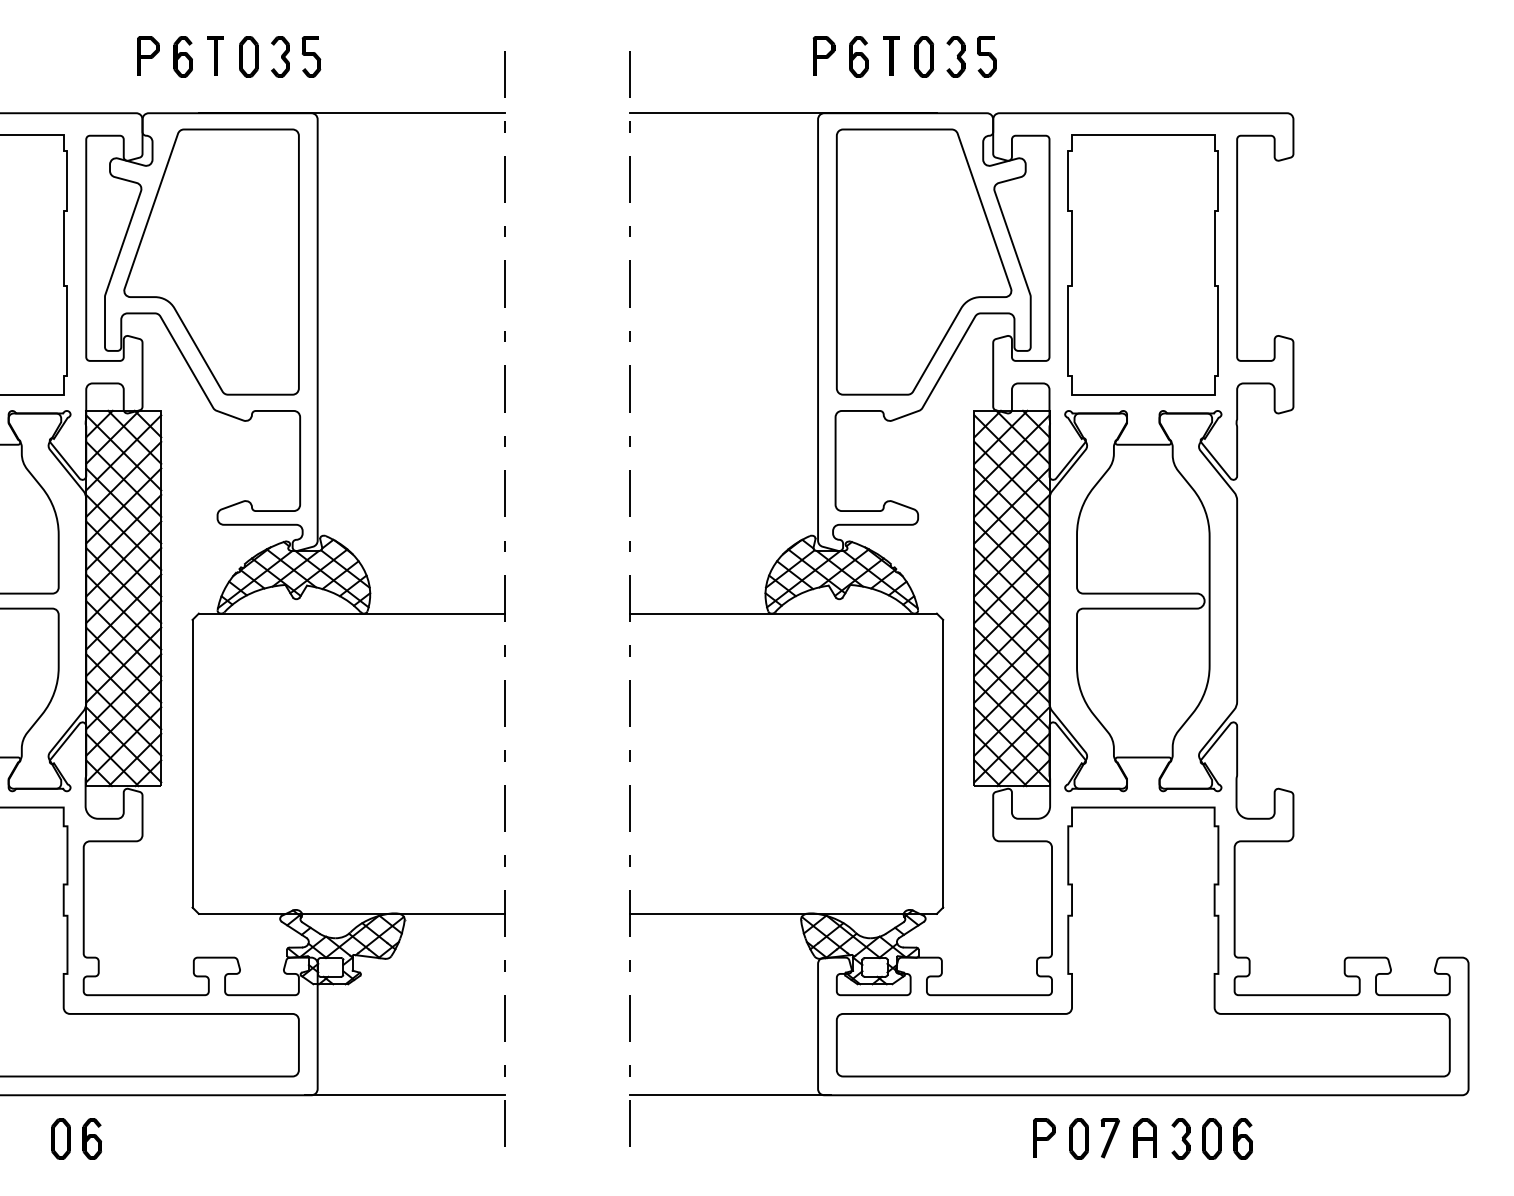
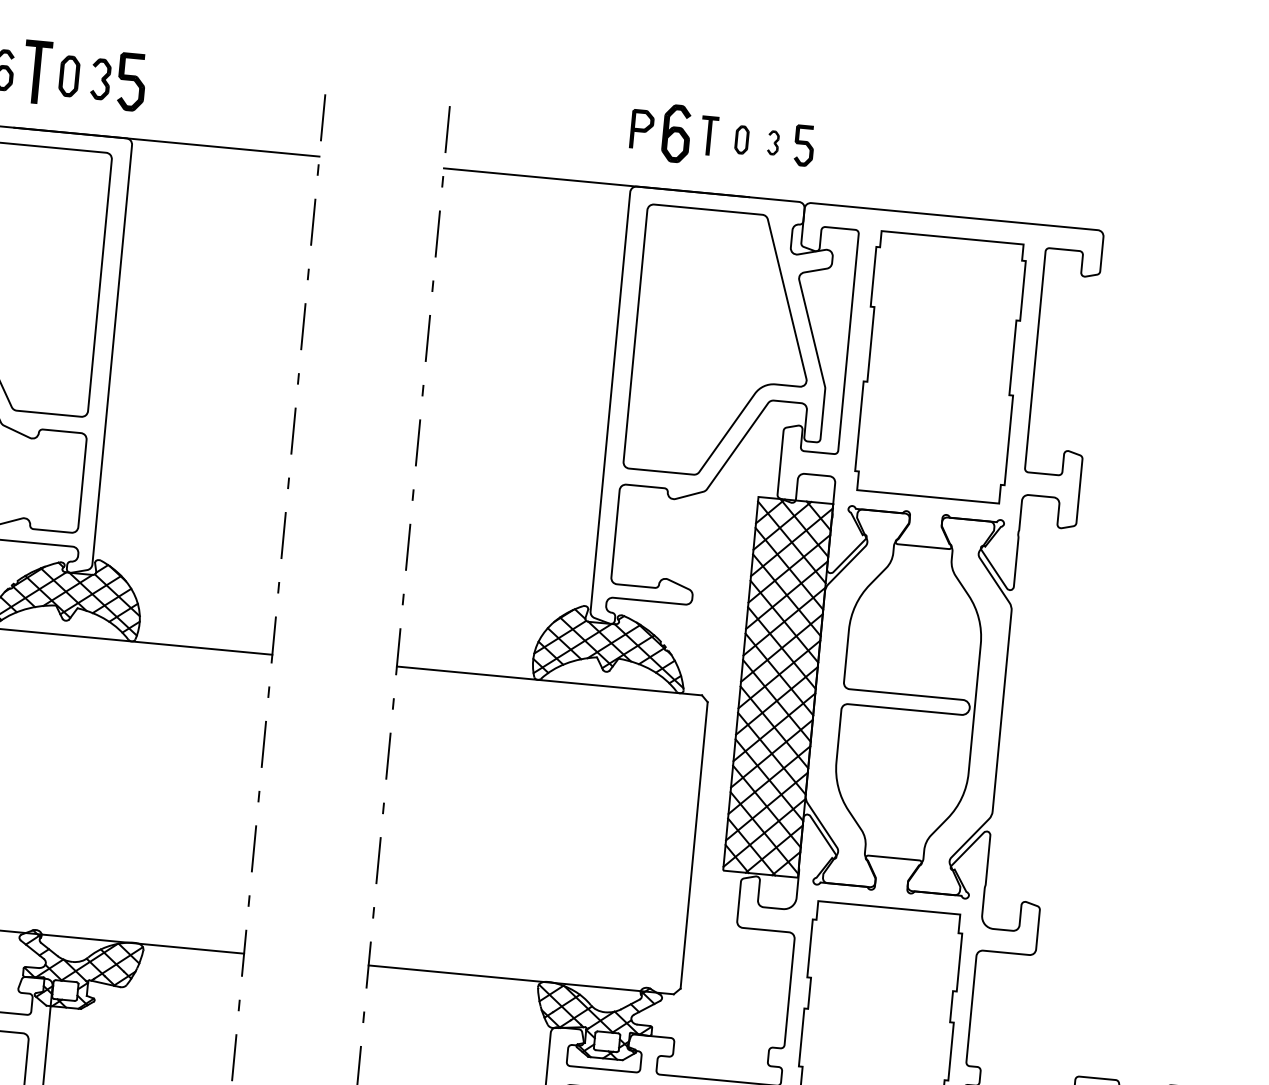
part: (215, 55) -> (36, 71), size x1.6
part: (311, 56) -> (131, 81), size x1.4
part: (858, 56) -> (676, 133), size x1.4
part: (924, 56) -> (742, 139), size x0.7
part: (955, 56) -> (772, 142), size x0.6

